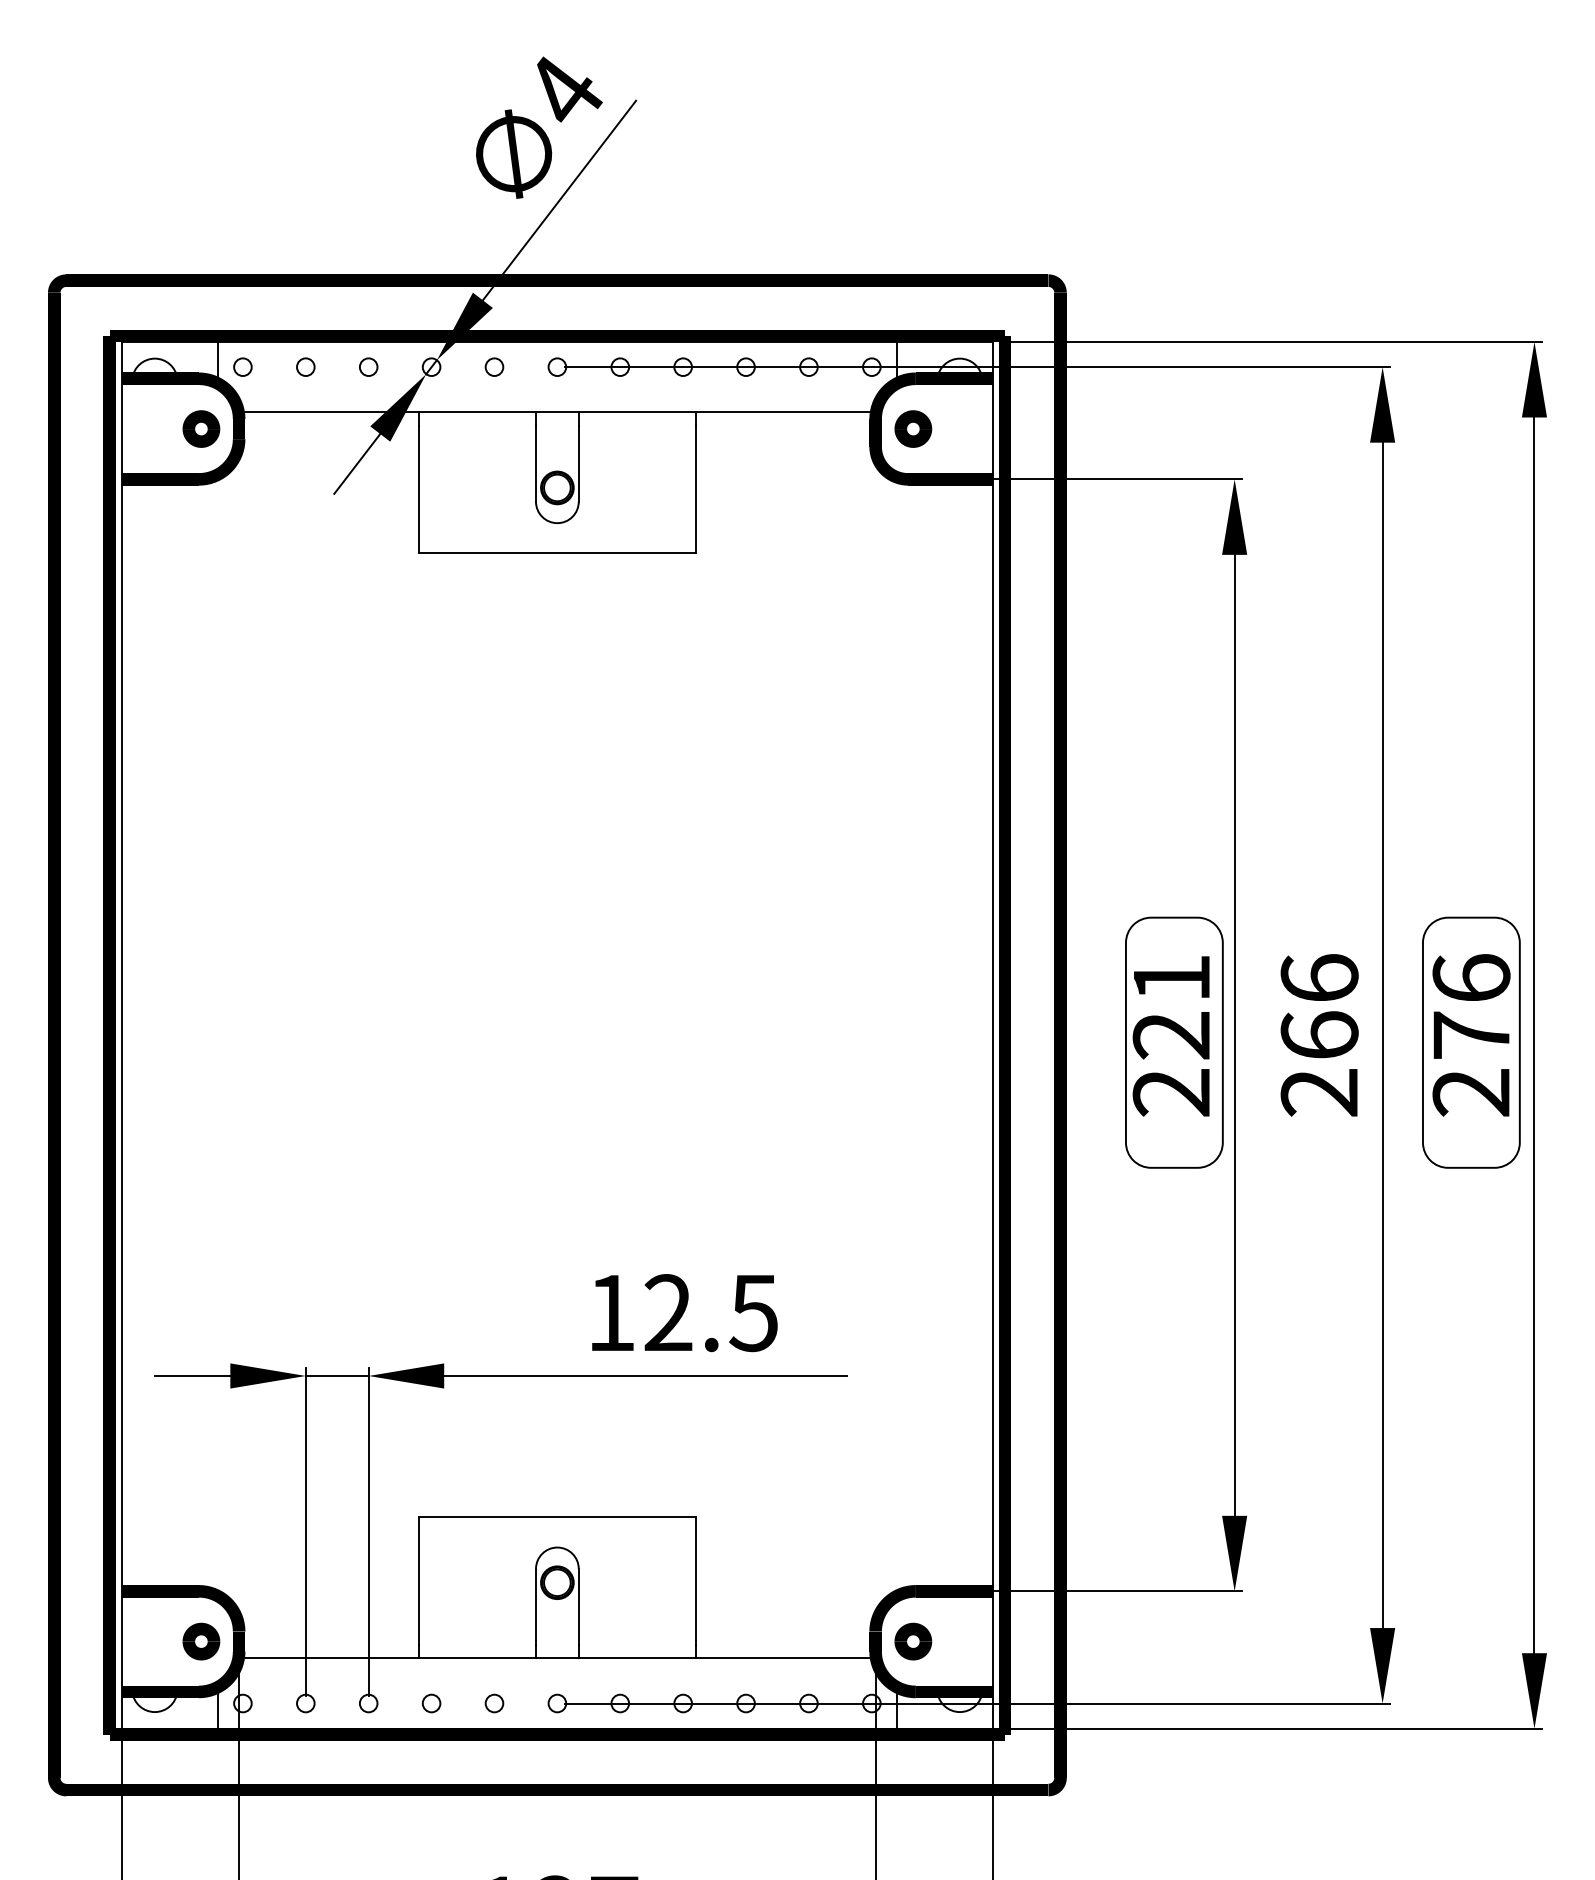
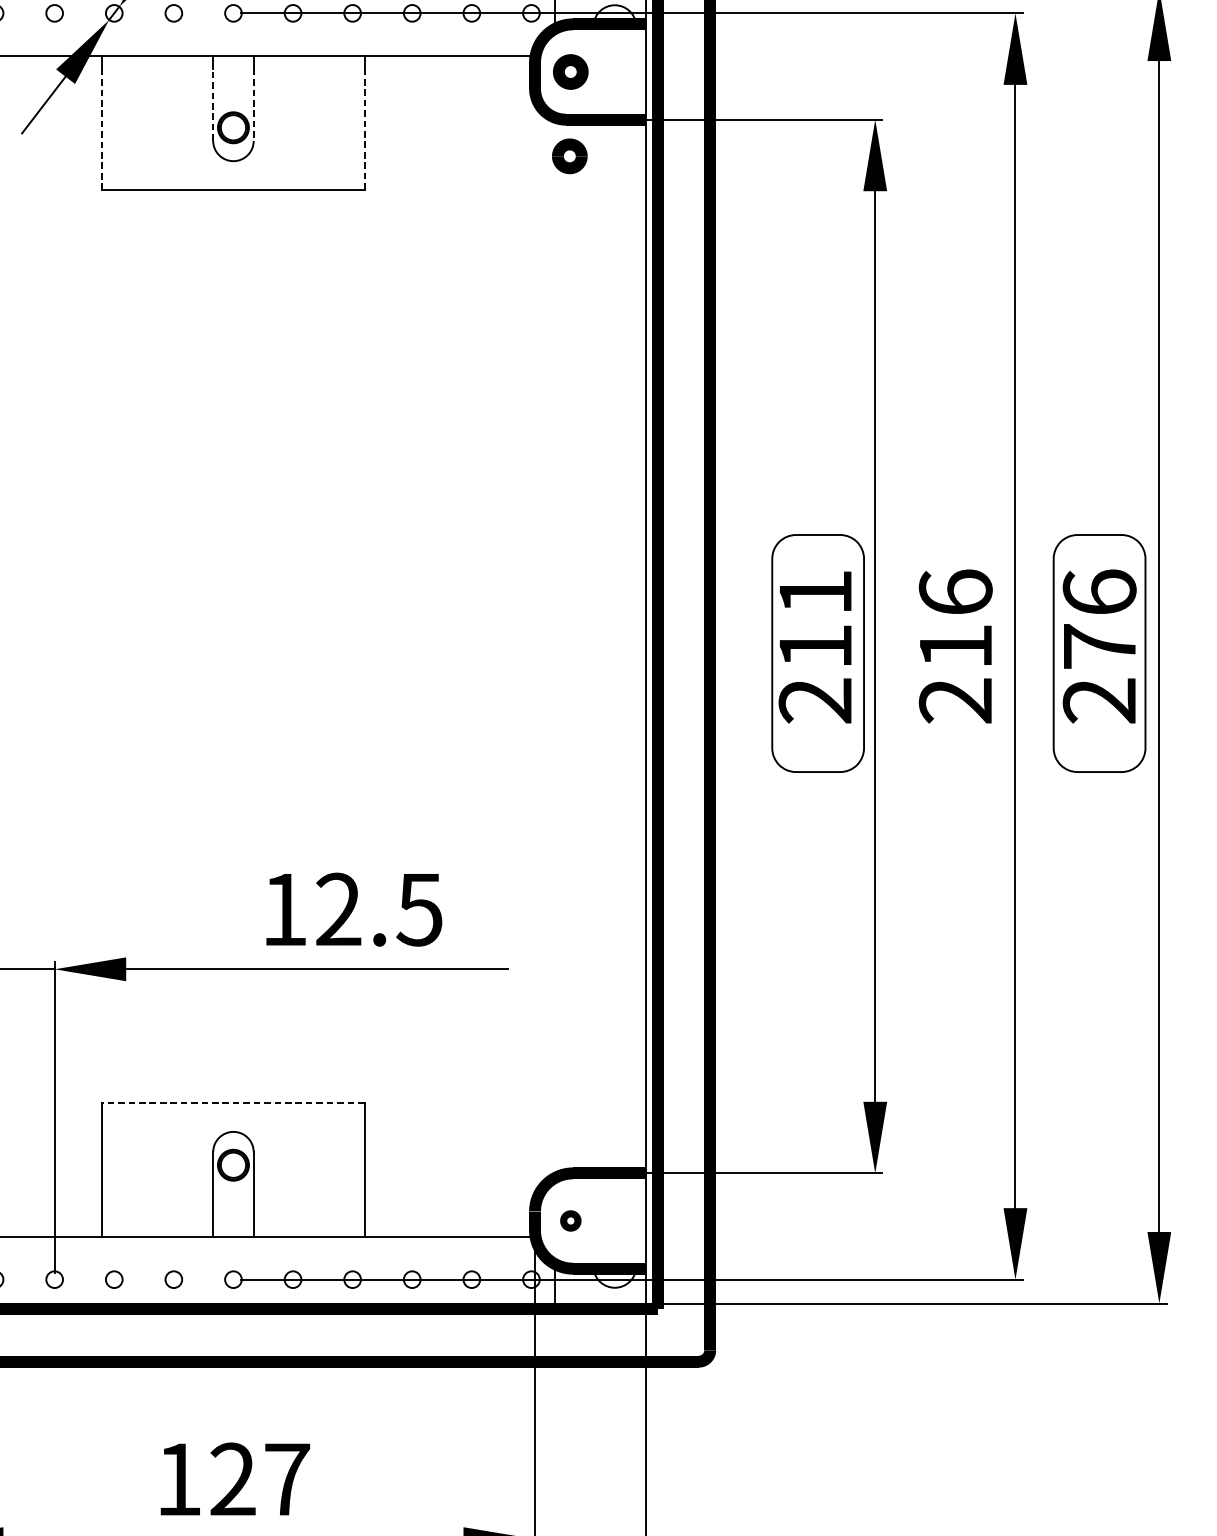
line: (536, 463) -> (213, 104), solid -> dashed
line: (578, 464) -> (253, 105), solid -> dashed
line: (419, 489) -> (102, 129), solid -> dashed
line: (695, 489) -> (364, 129), solid -> dashed
part: (912, 517) -> (569, 155), added
text: (1319, 1034) -> (955, 645), 266 -> 216
text: (1170, 1035) -> (814, 646), 221 -> 211
line: (556, 1517) -> (232, 1103), solid -> dashed
part: (913, 1641) -> (570, 1220), size x0.6

